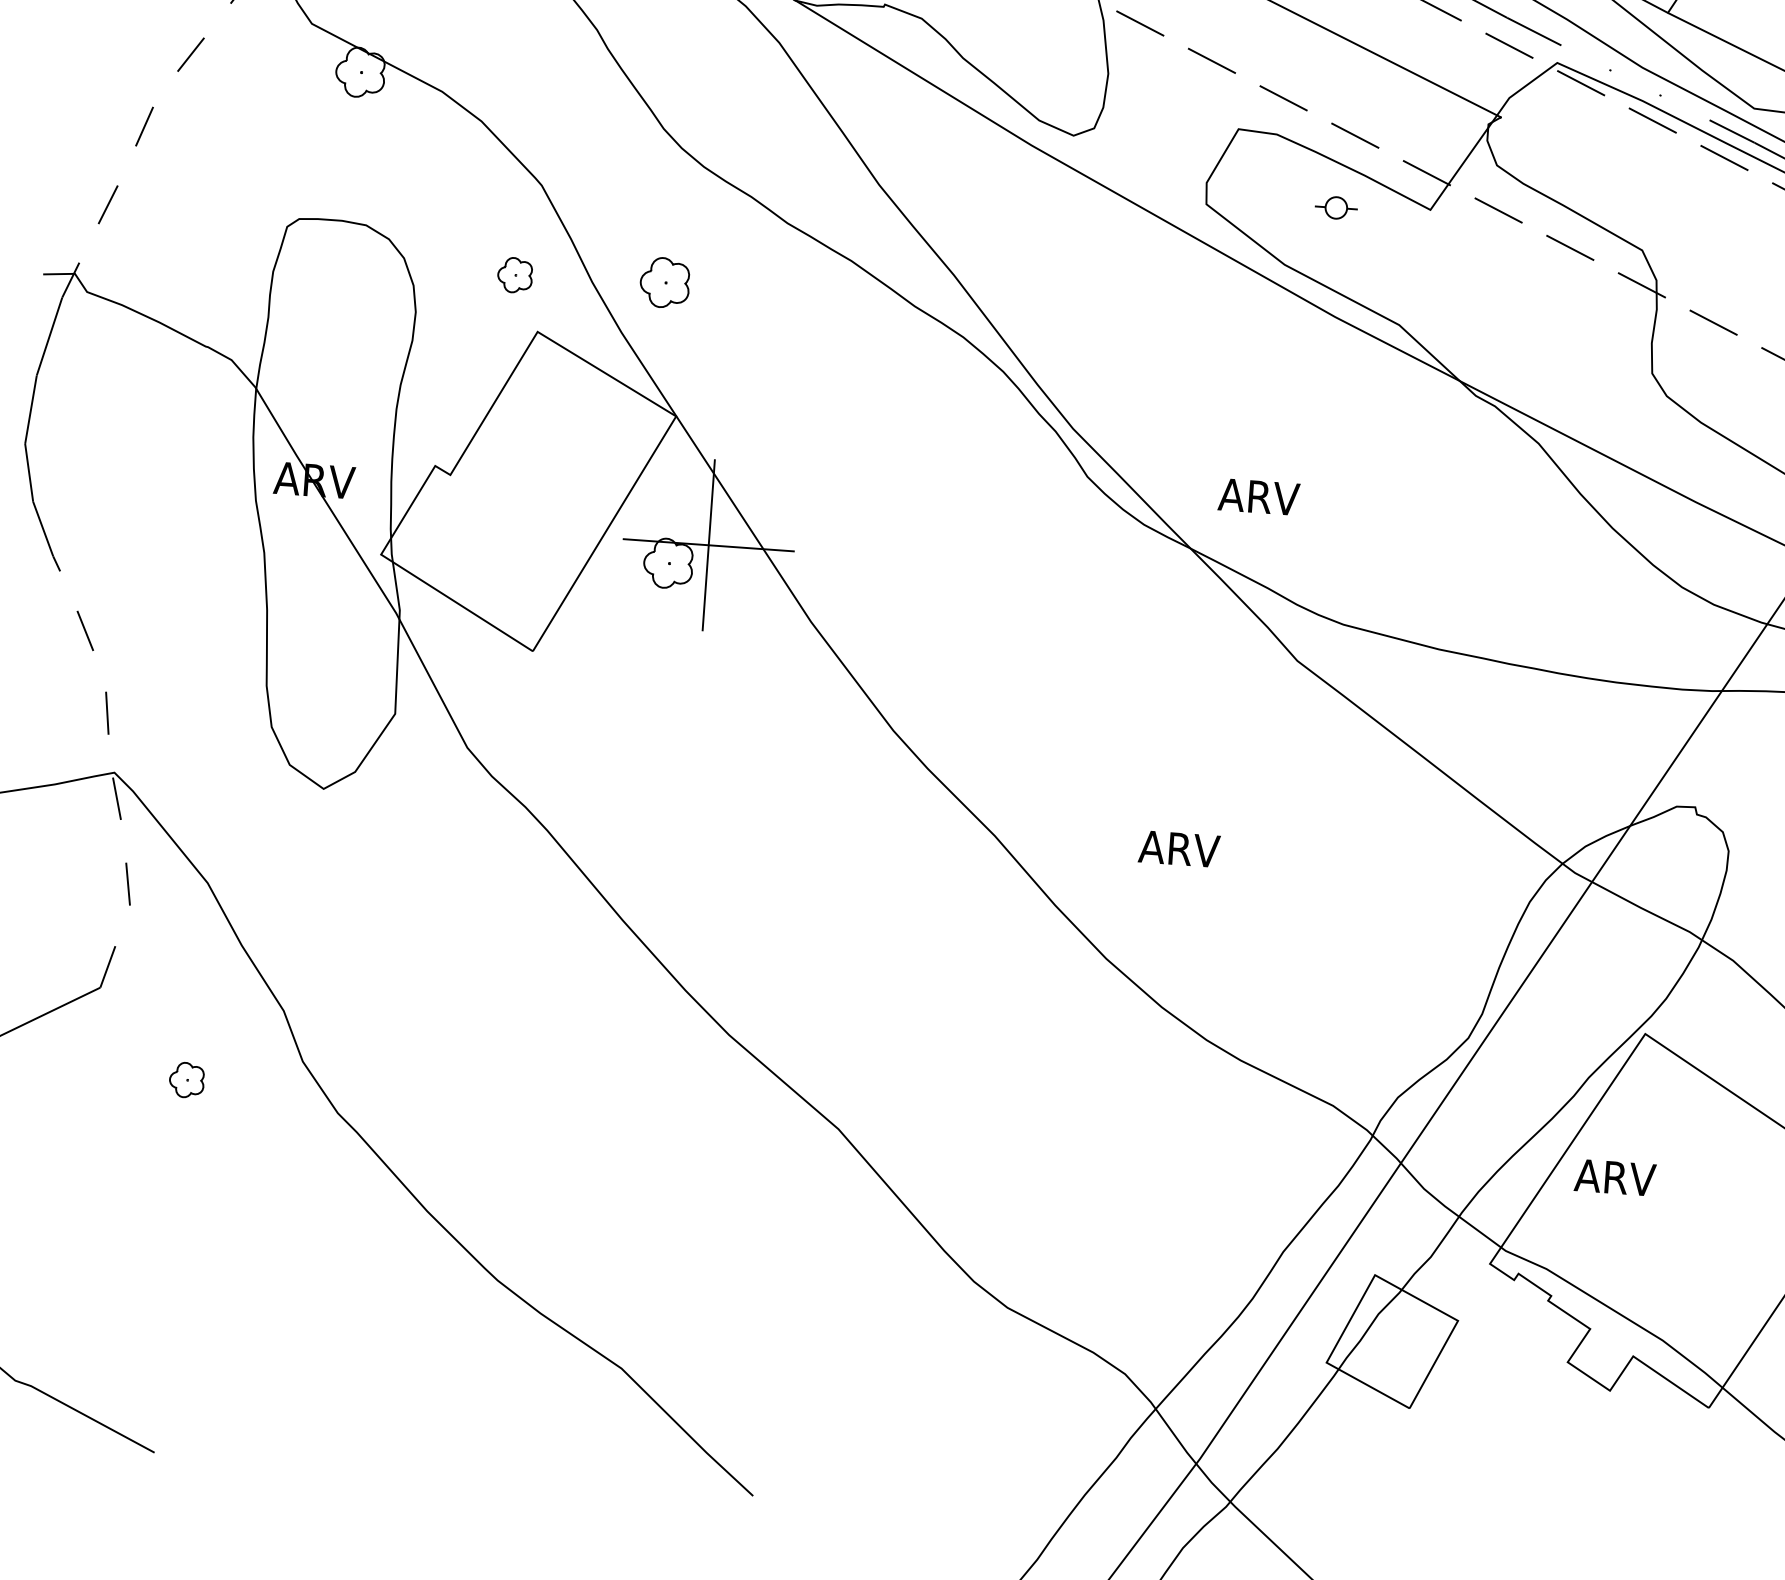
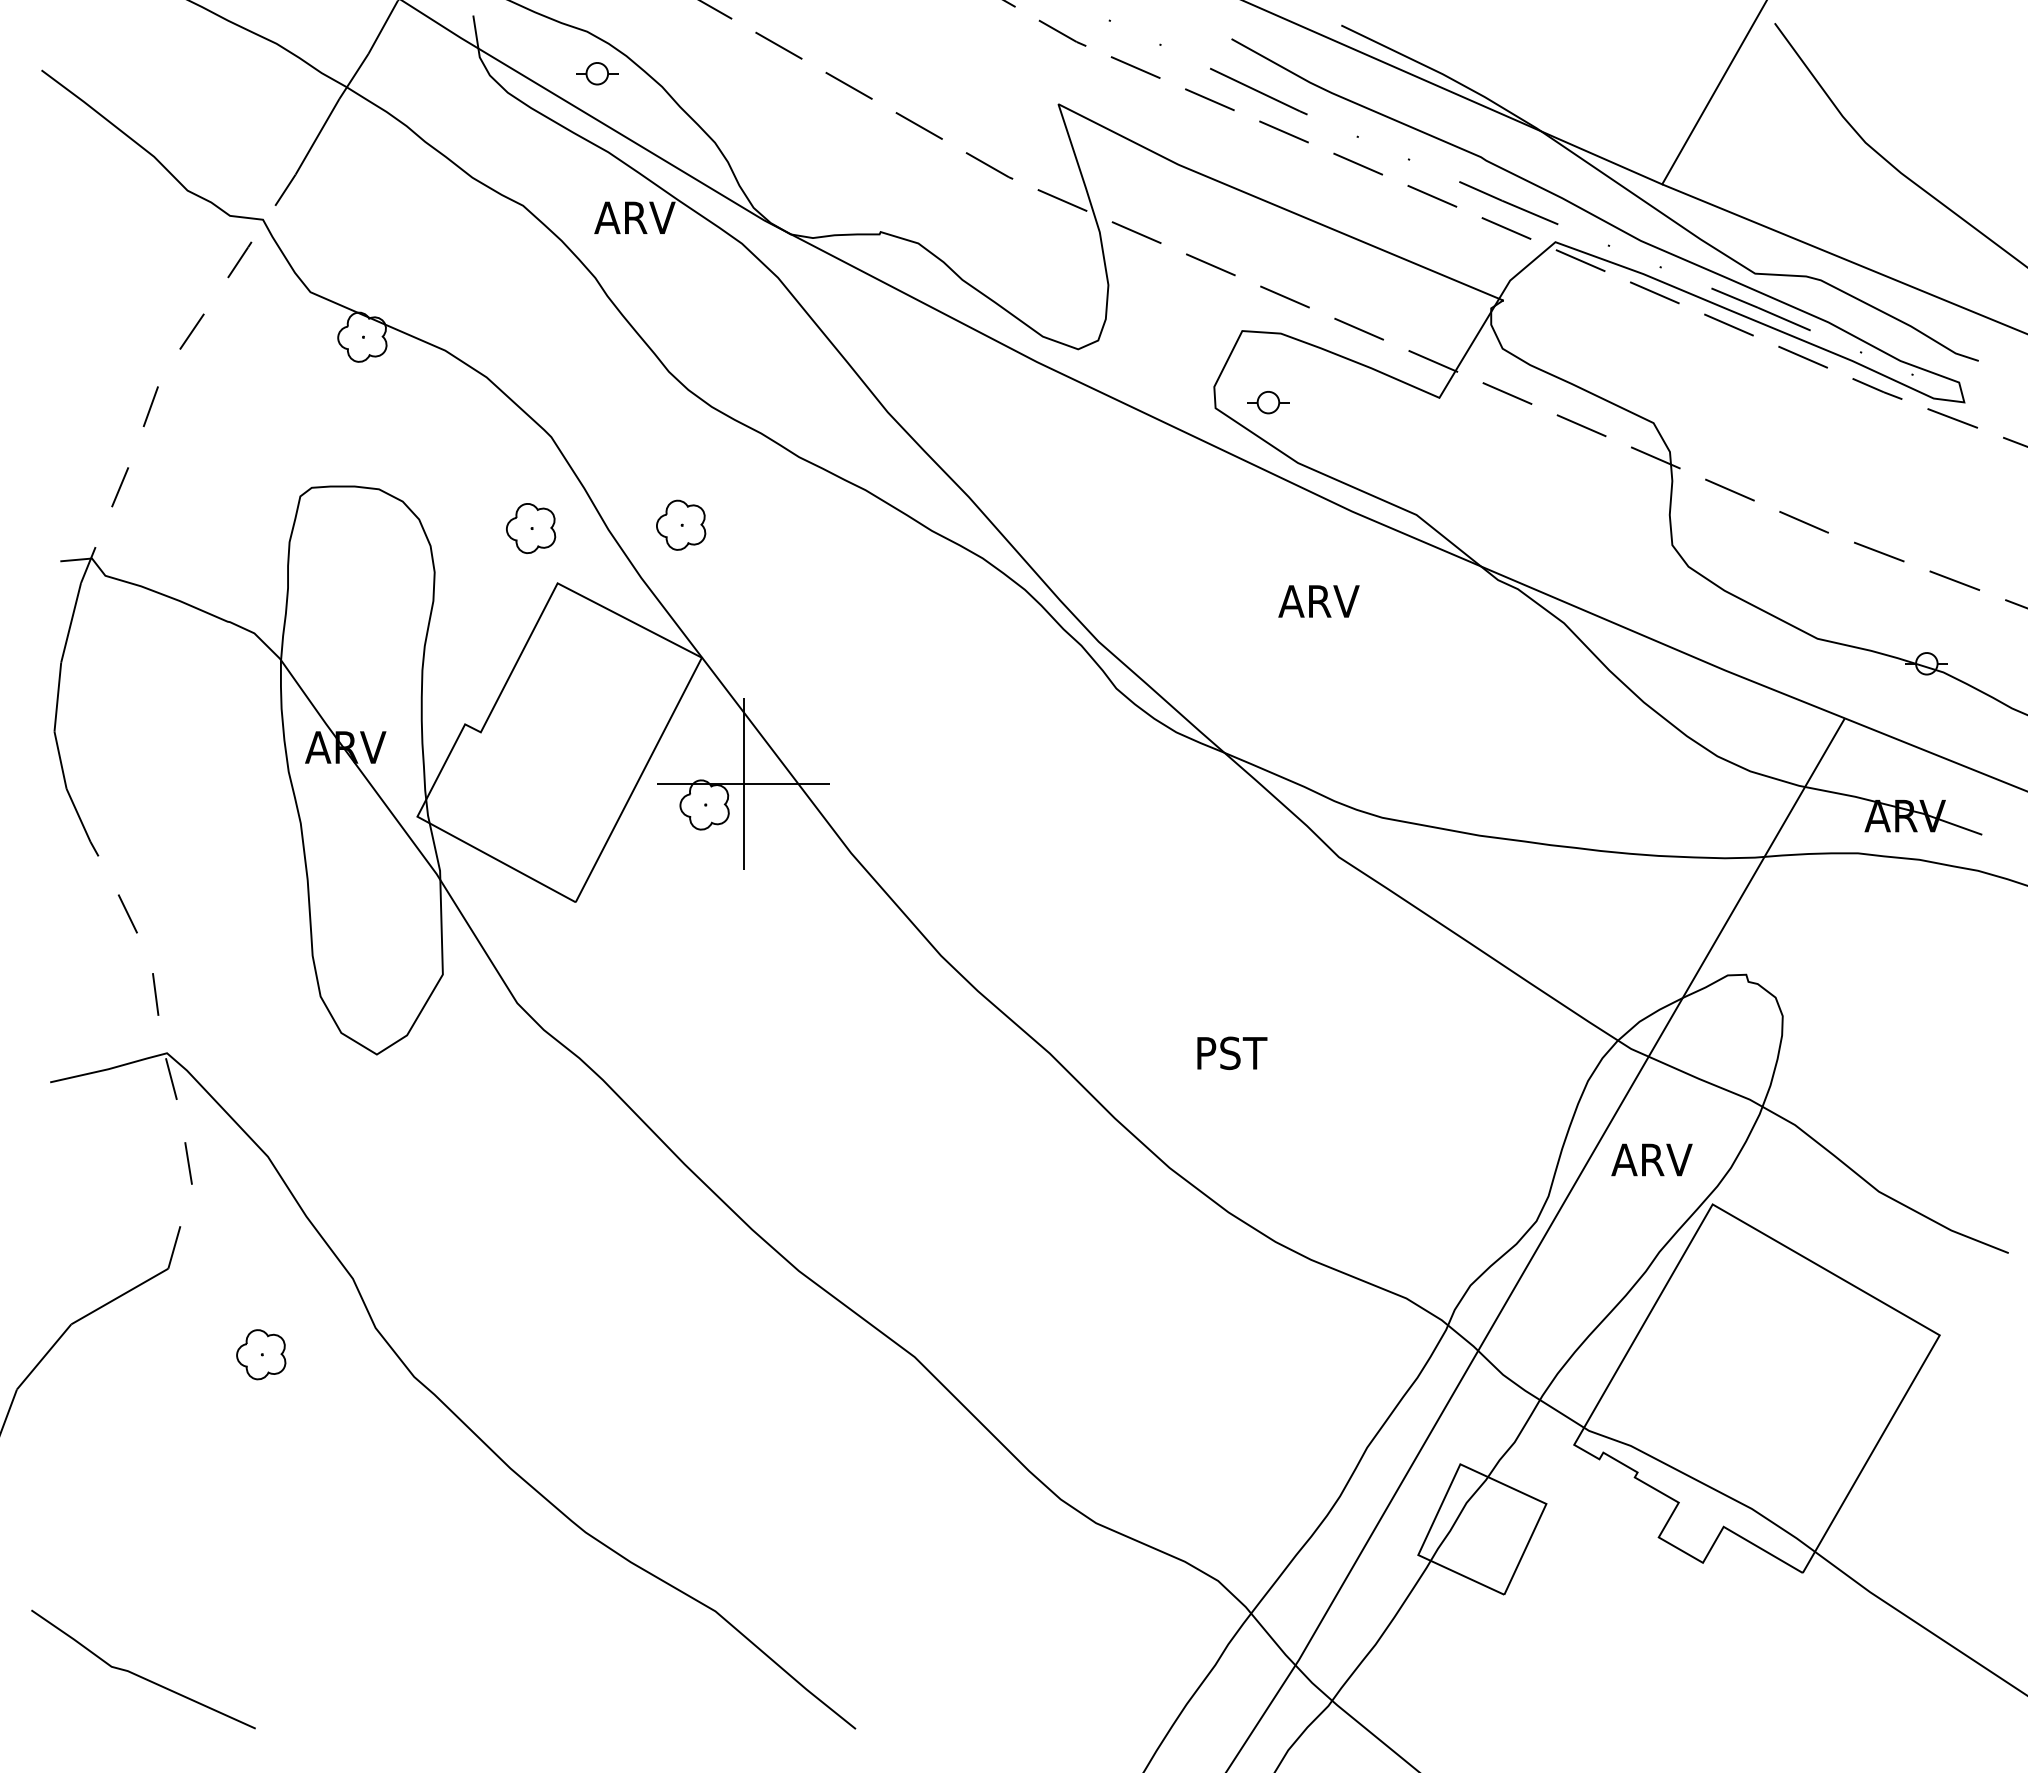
part: (1336, 207) -> (1268, 402), moved
part: (515, 275) -> (531, 528), size x1.43
text: (1258, 497) -> (1318, 601), moved
text: (1179, 849) -> (1234, 1053), ARV -> PST
part: (187, 1079) -> (261, 1354), size x1.43
text: (1614, 1177) -> (1651, 1159), moved

